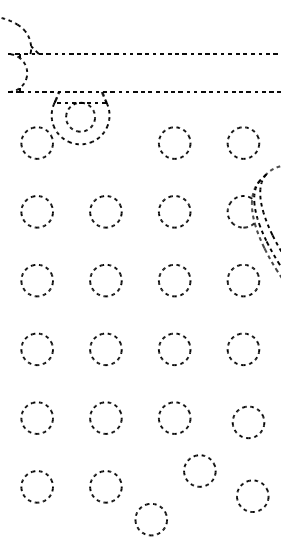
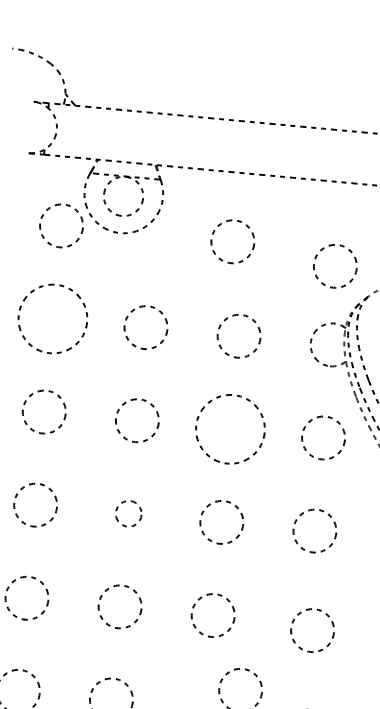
circle: (174, 142) -> (232, 241), moved
circle: (243, 142) -> (335, 265), moved
circle: (36, 211) -> (52, 318), size x1.6
circle: (174, 280) -> (230, 429), size x1.6
circle: (105, 349) -> (128, 513), size x0.6

